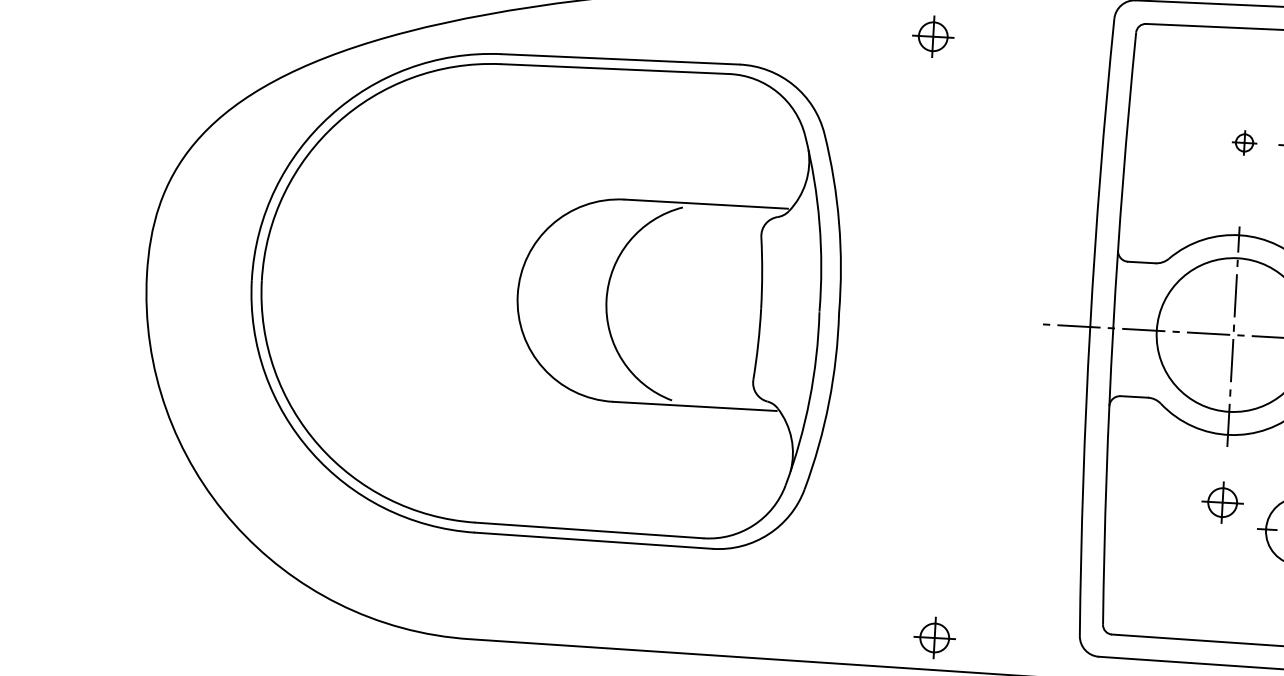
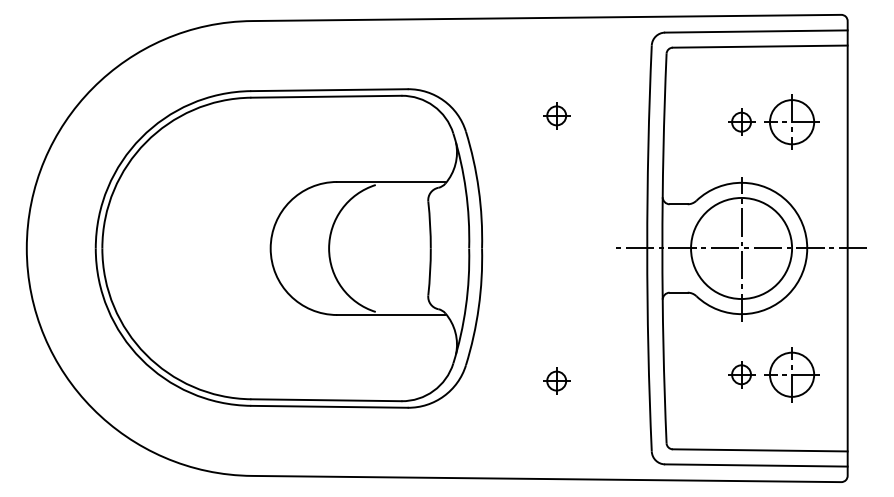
part: (933, 36) -> (556, 115), moved
part: (1244, 142) -> (741, 121), size x1.67
part: (1222, 502) -> (741, 374), moved
part: (934, 637) -> (556, 380), moved

